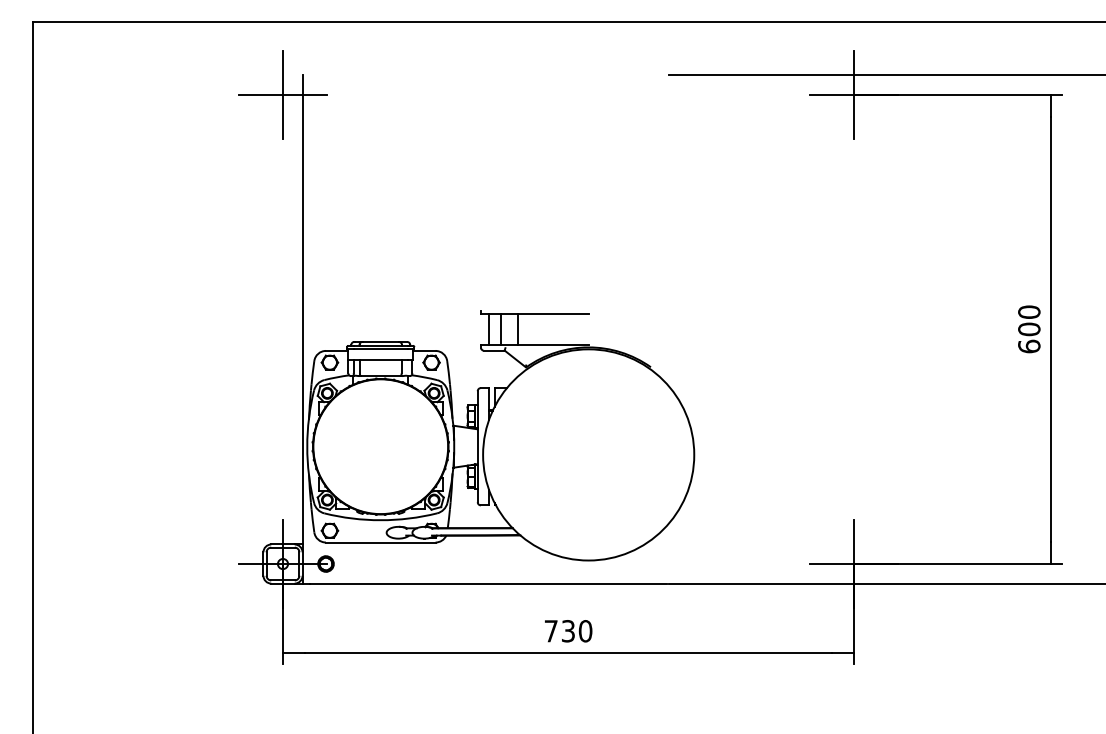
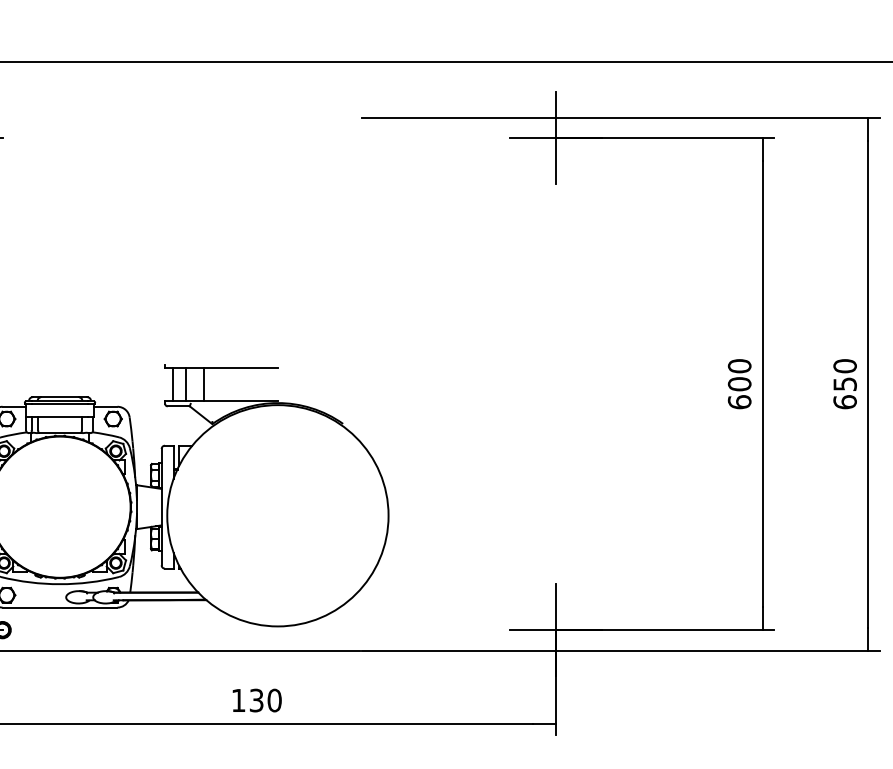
text: (551, 631) -> (238, 700), 730 -> 130

